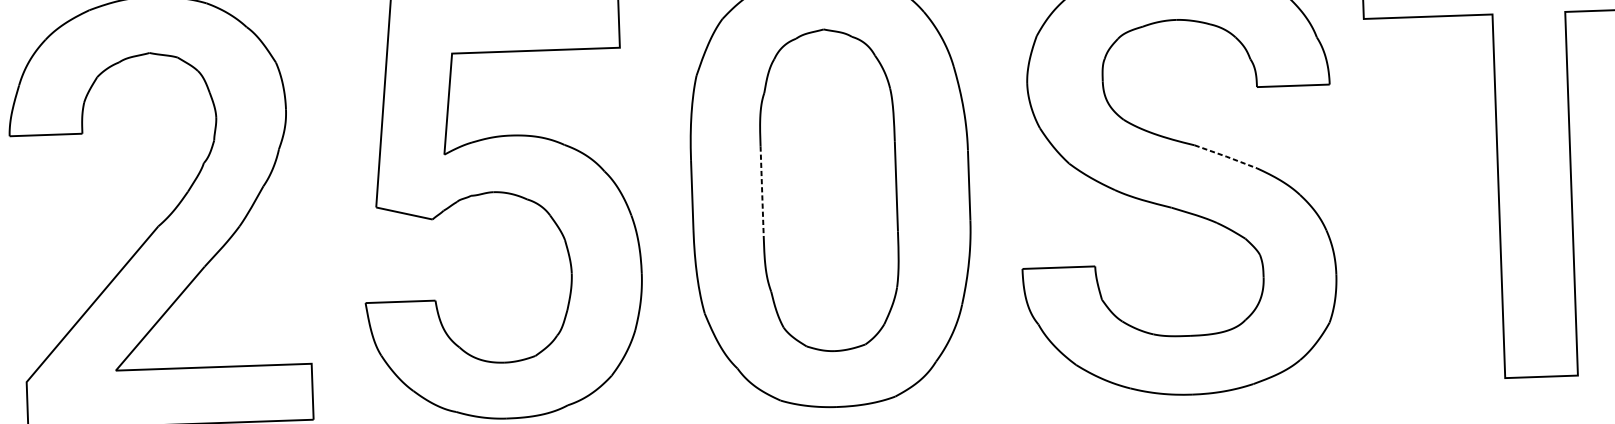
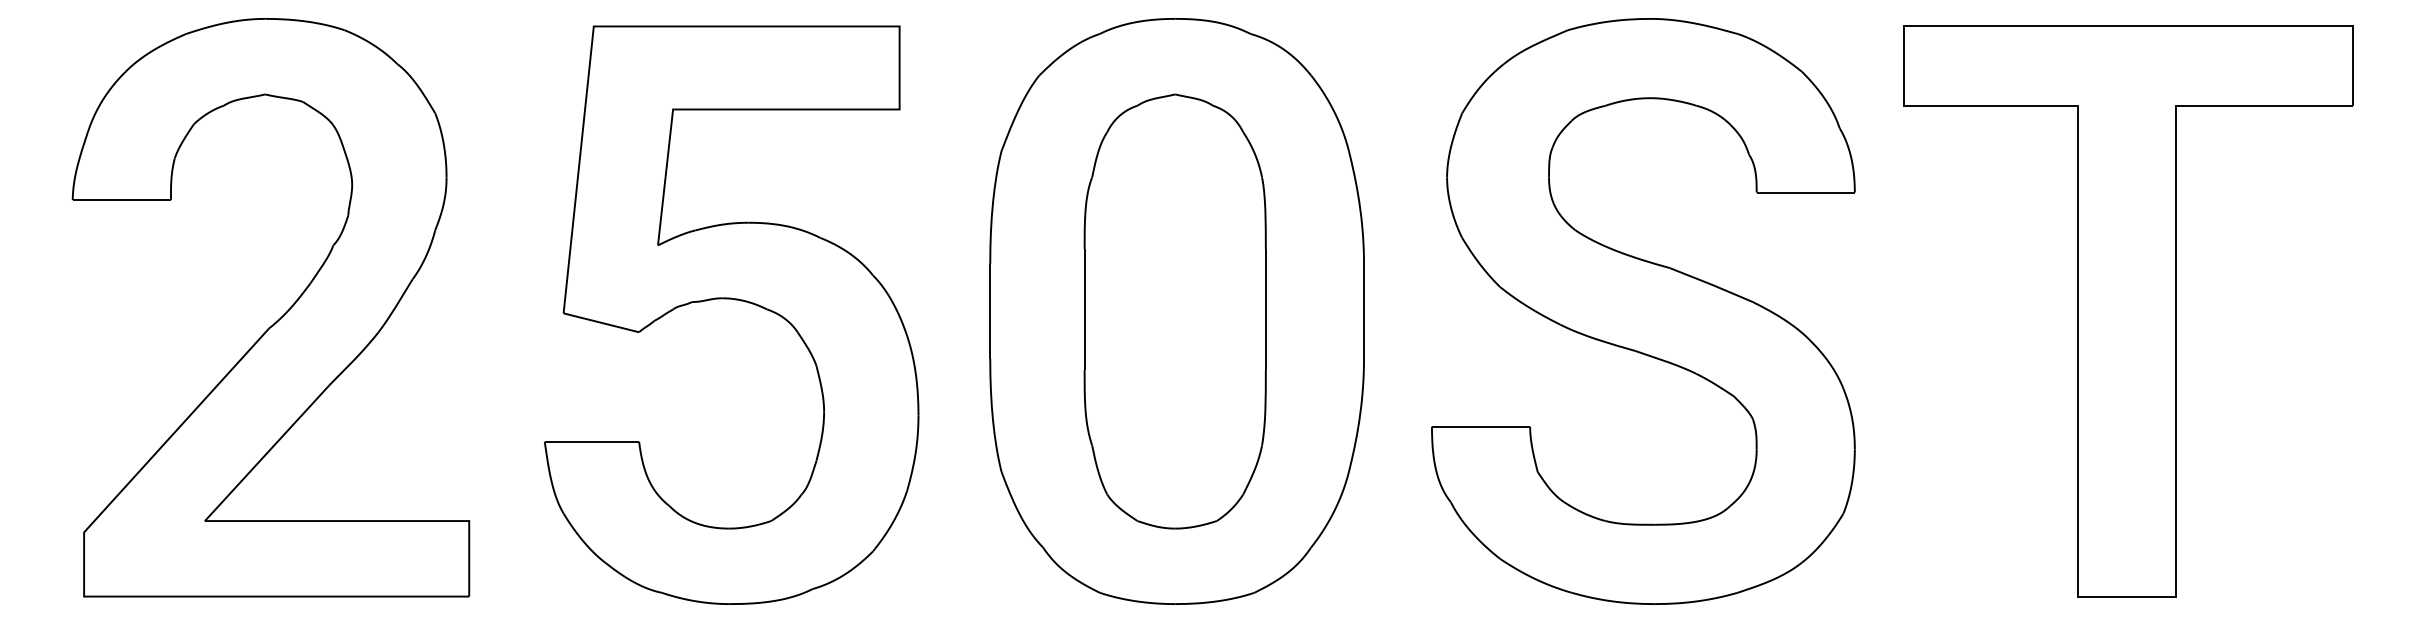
line: (1225, 156) -> (1711, 284), dashed -> solid
line: (762, 191) -> (1084, 310), dashed -> solid

